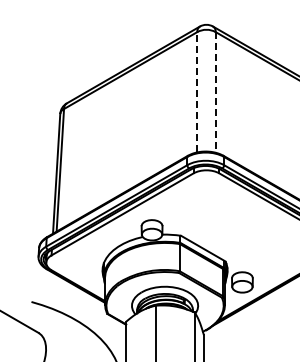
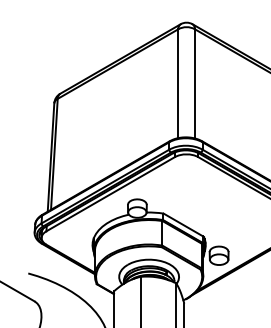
line: (197, 91) -> (178, 83), dashed -> solid
line: (215, 92) -> (194, 83), dashed -> solid

